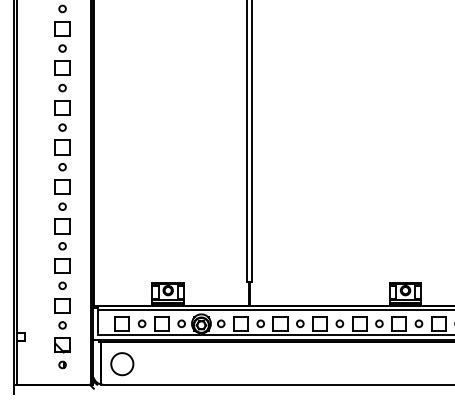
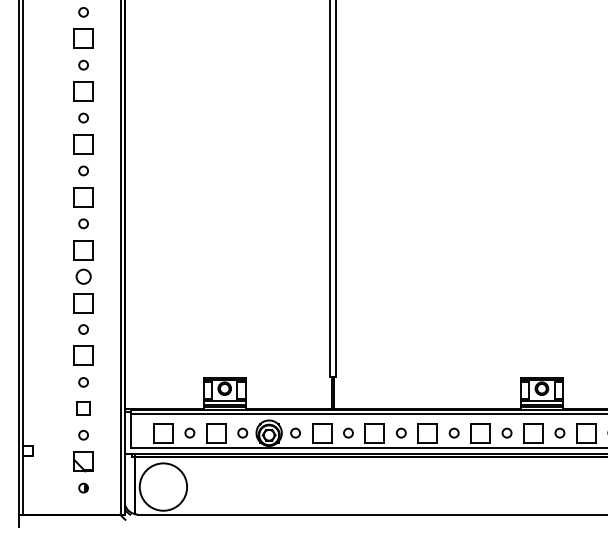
circle: (62, 206) -> (83, 276), size x1.6
part: (62, 305) -> (83, 408), size x0.7
circle: (122, 363) -> (163, 486), size x1.6

